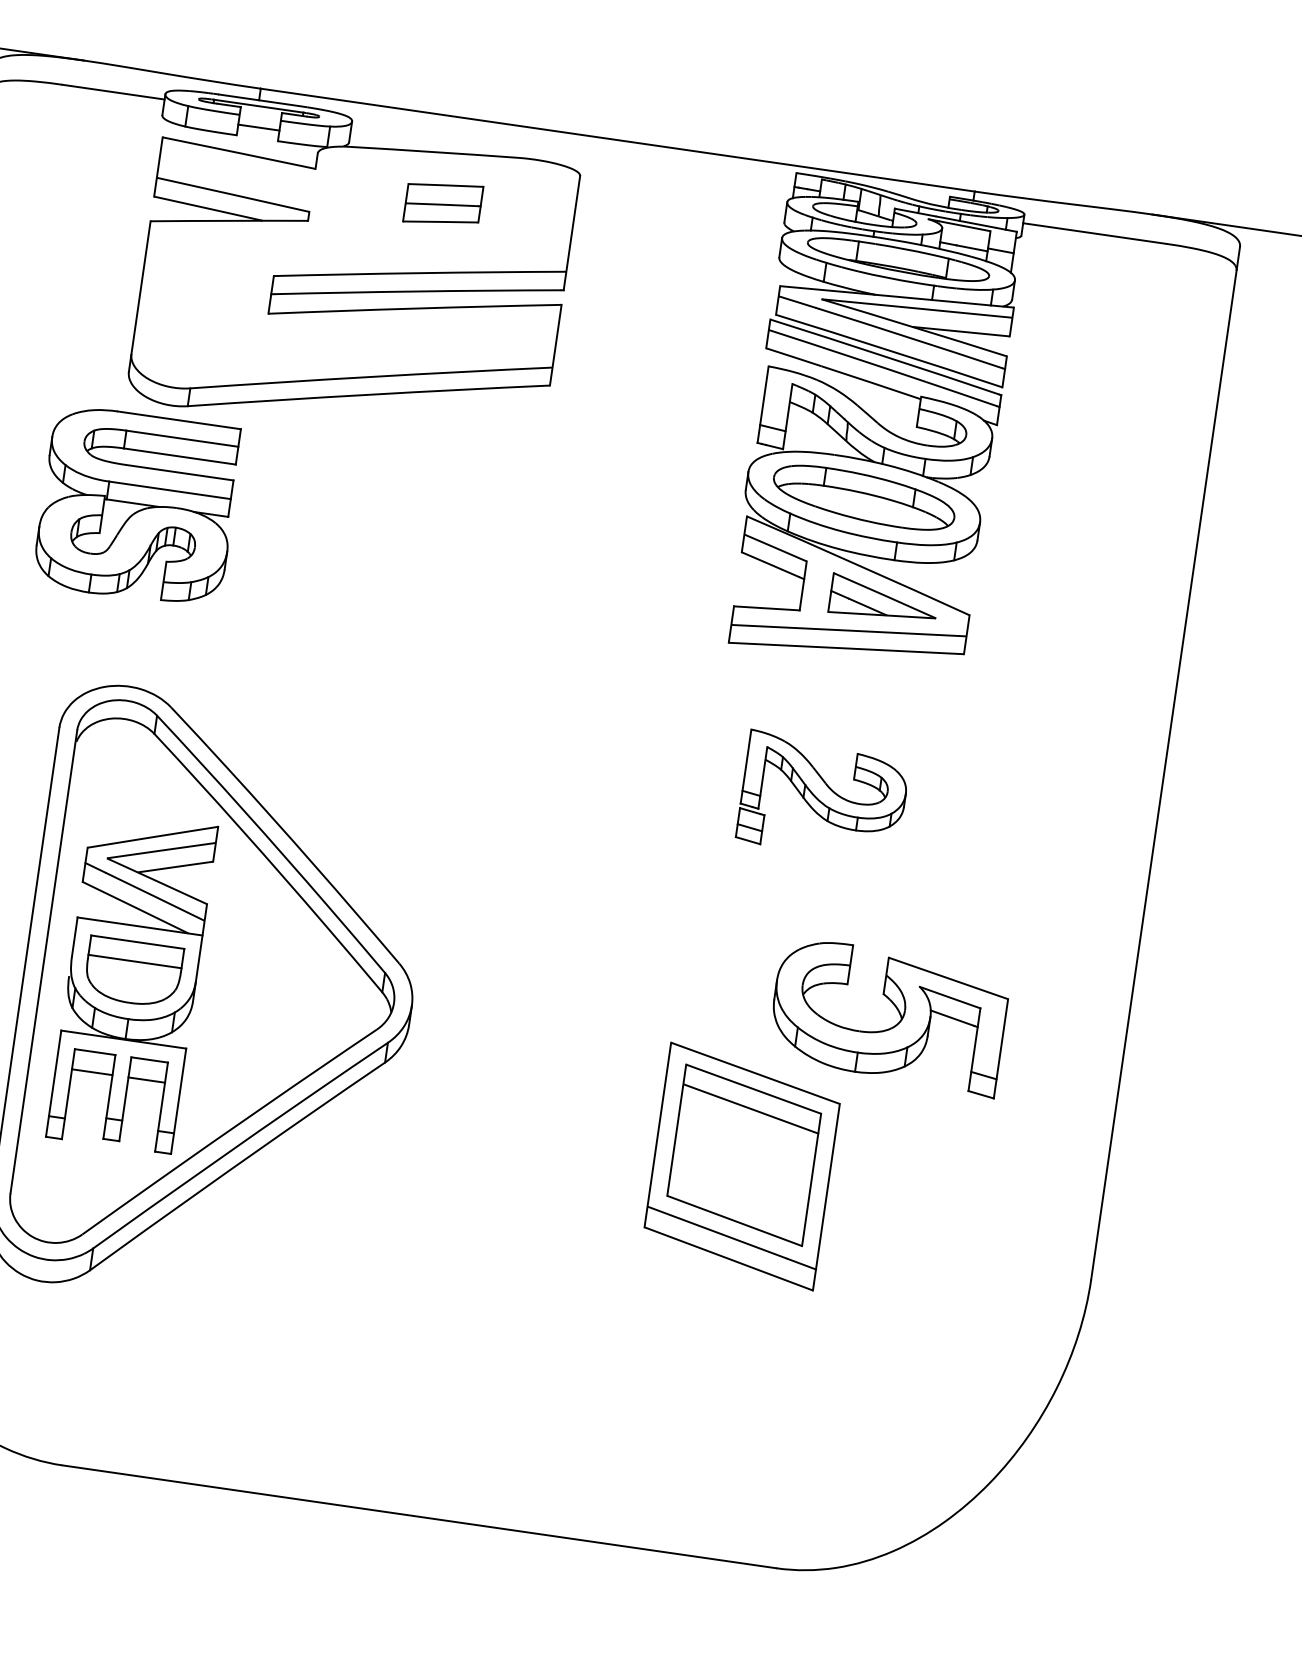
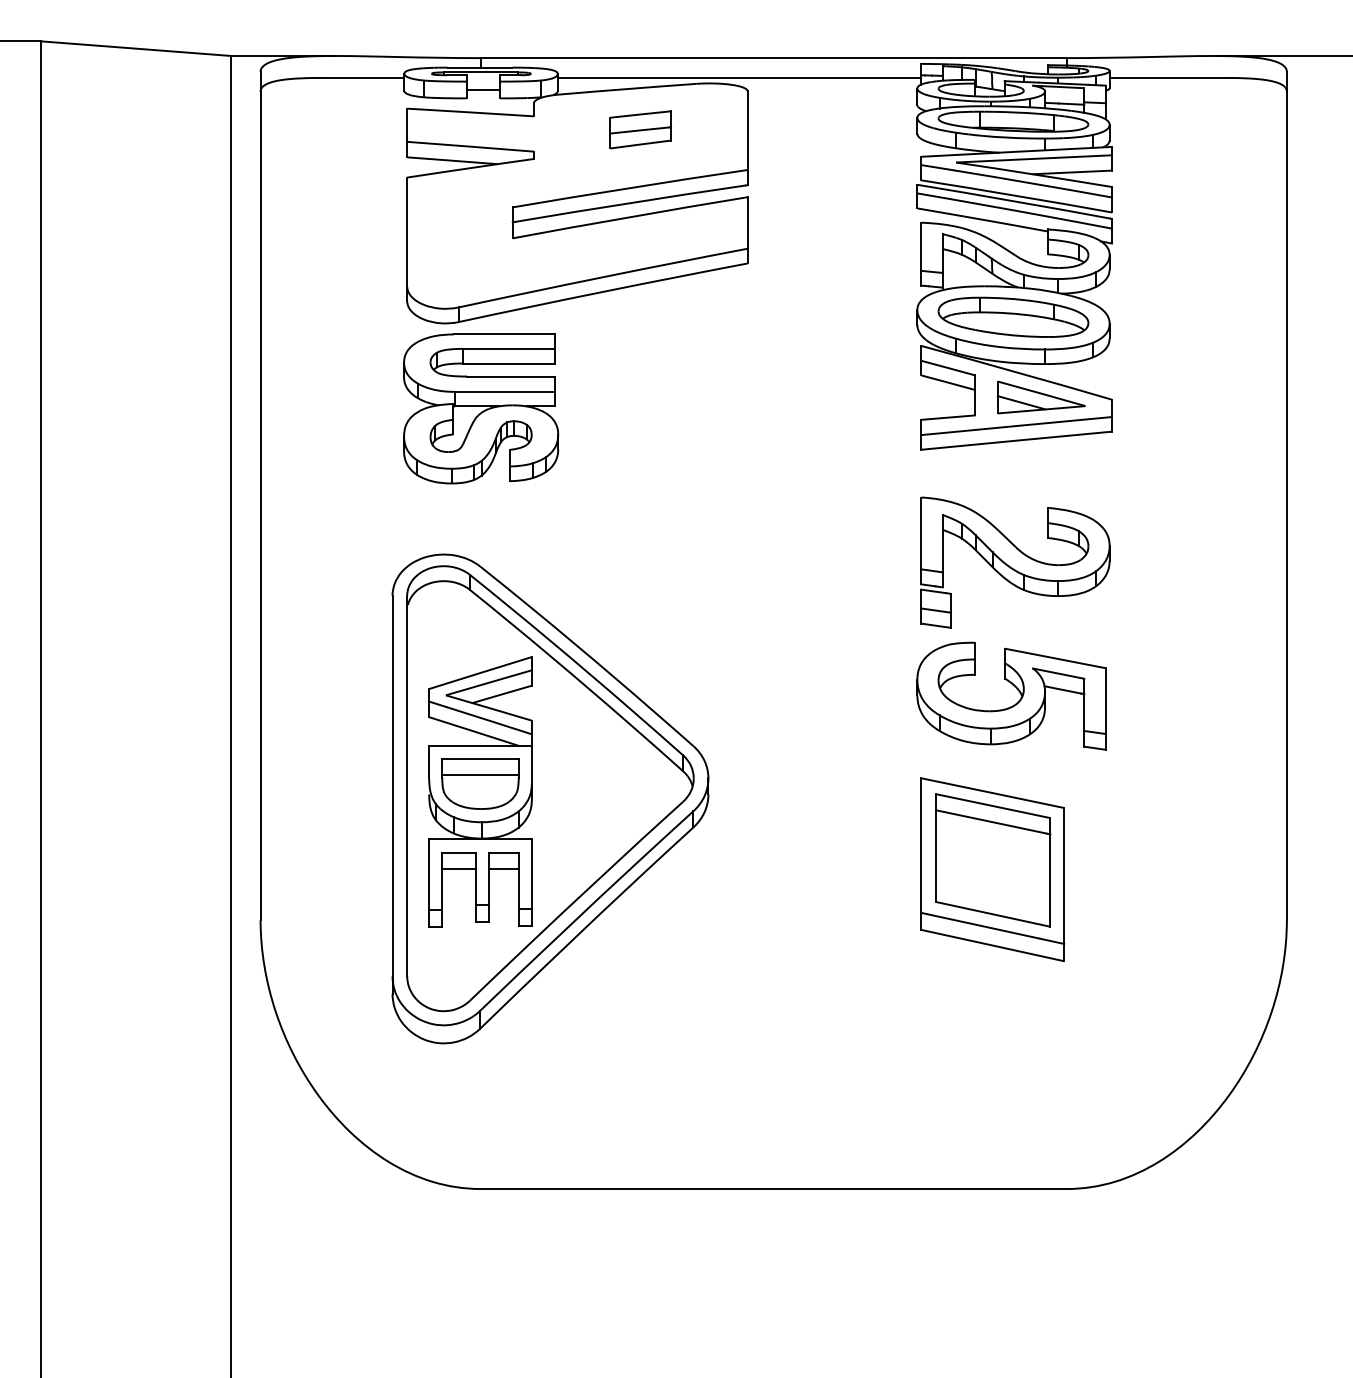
line: (572, 157) -> (739, 77), added
part: (138, 506) -> (481, 408), moved
part: (823, 796) -> (1015, 562), size x1.43
part: (896, 1009) -> (1016, 689), moved

